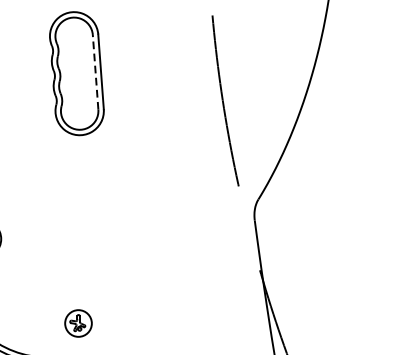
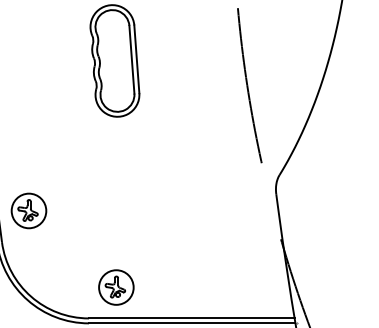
line: (95, 72) -> (131, 59), dashed -> solid
part: (78, 323) -> (116, 287), size x1.43

